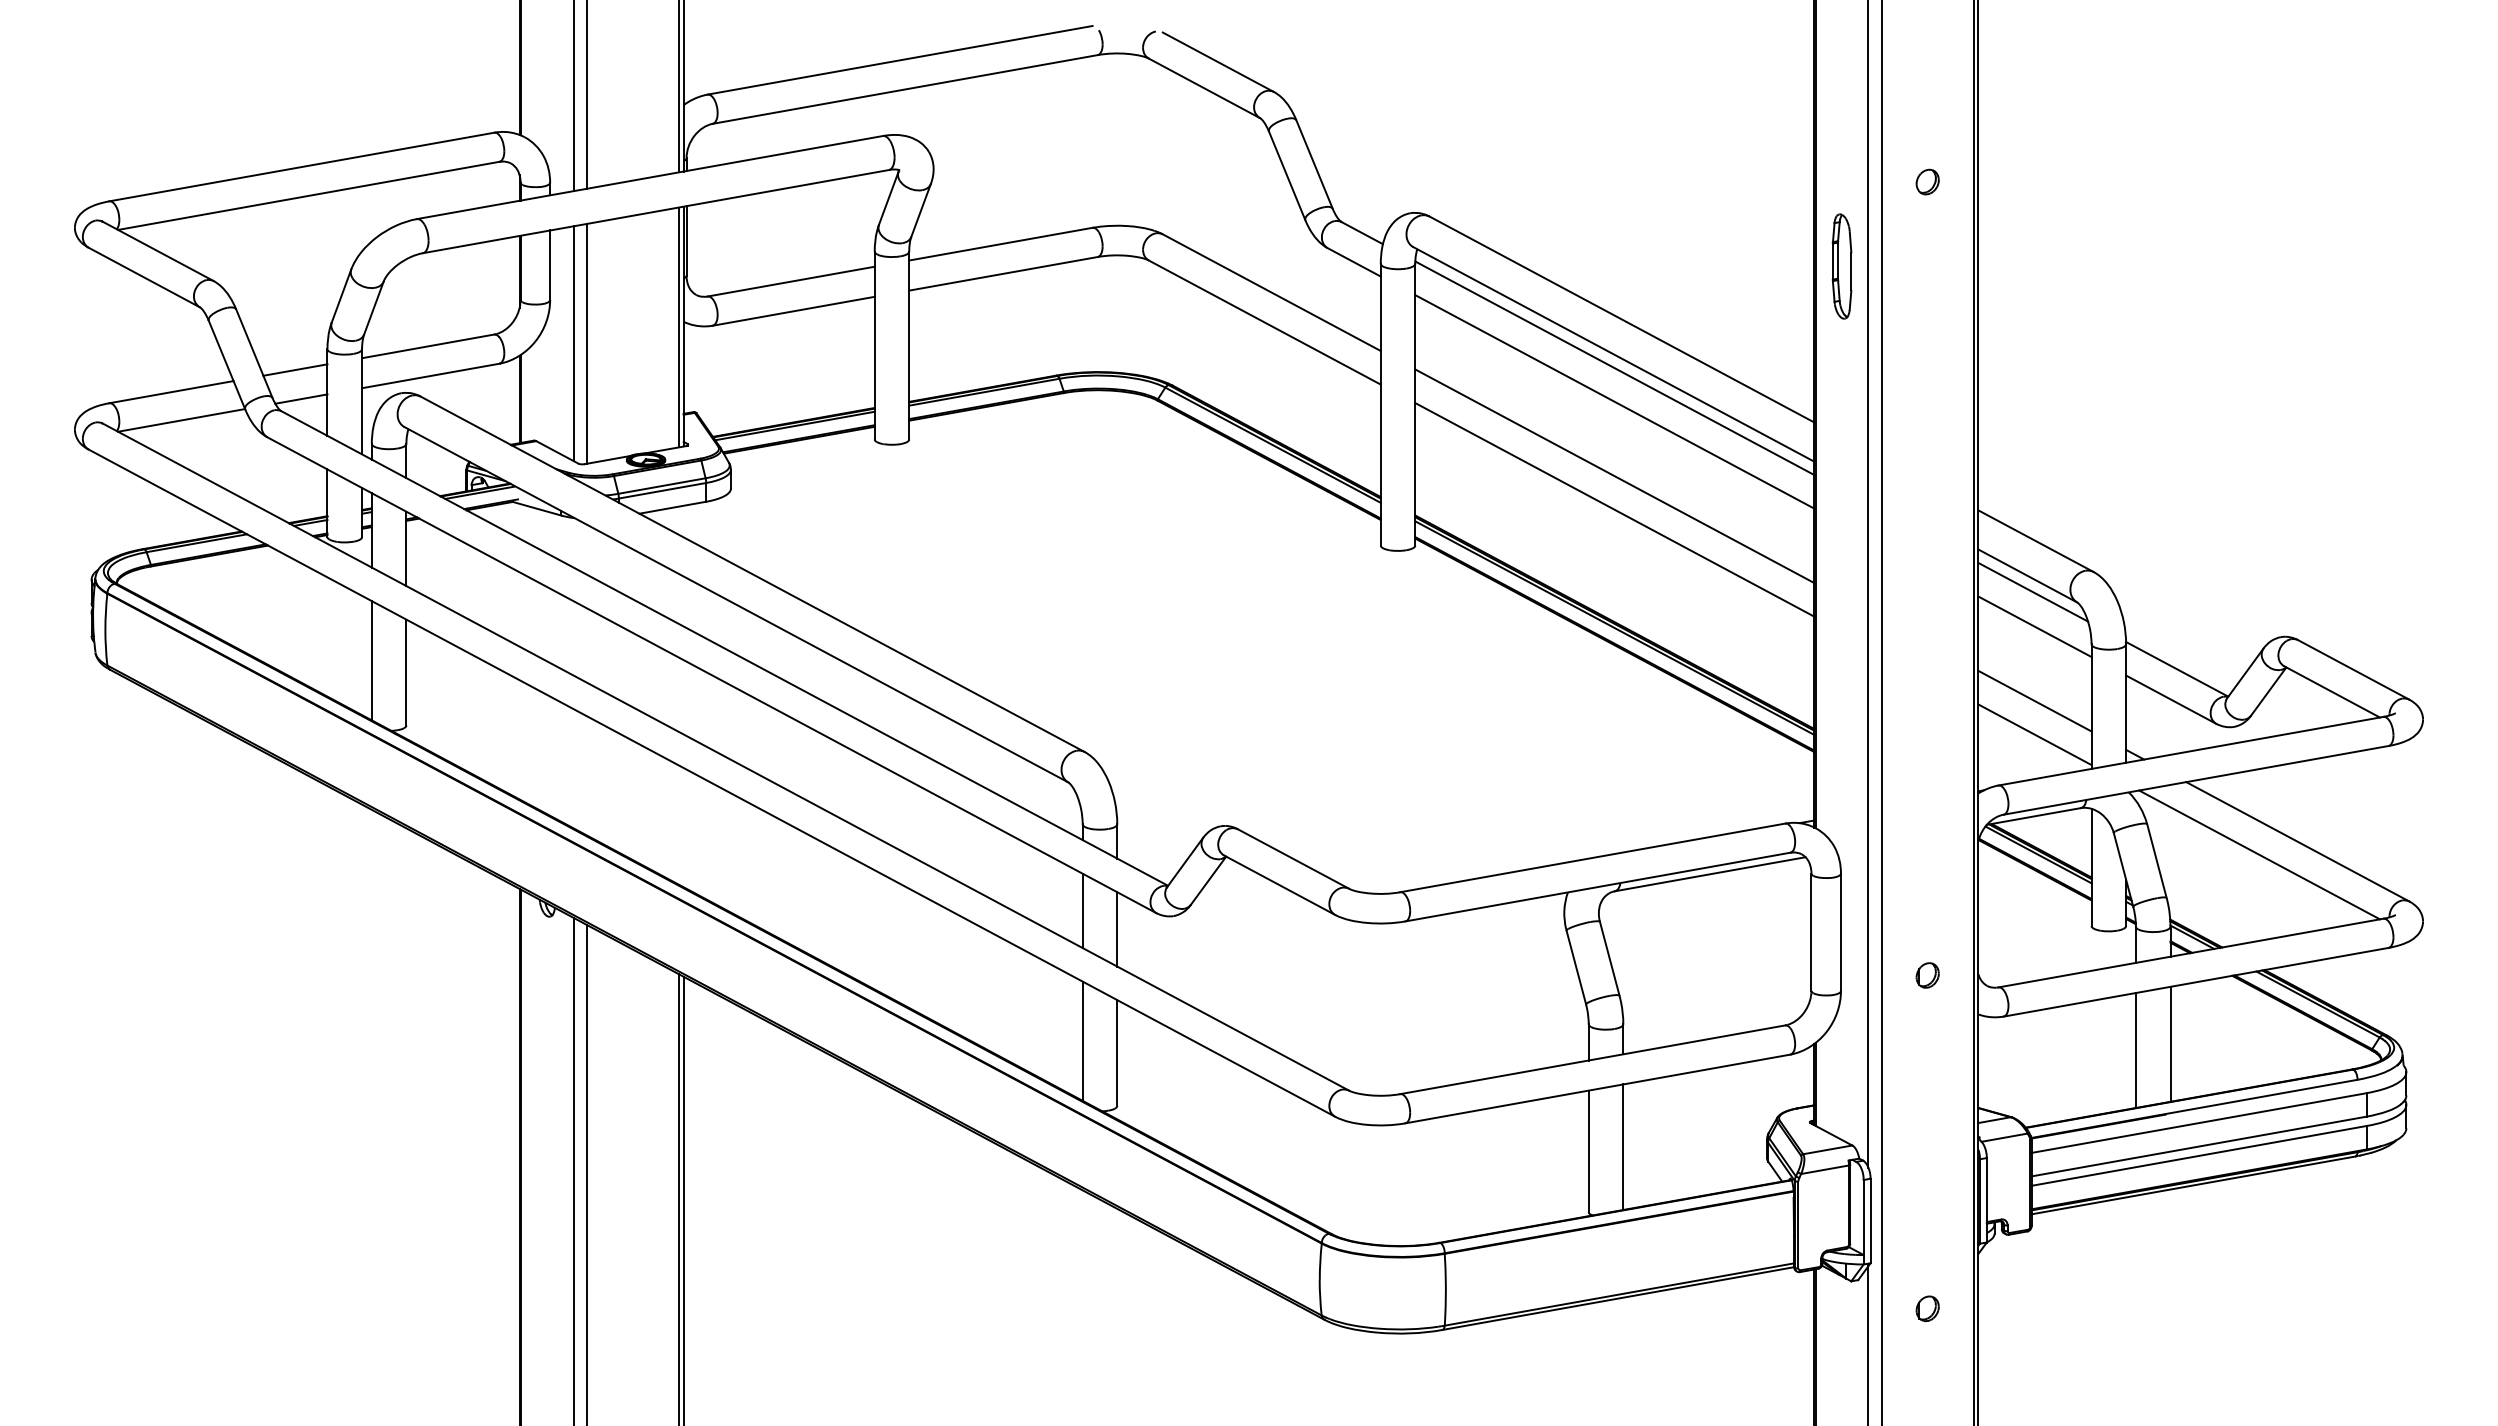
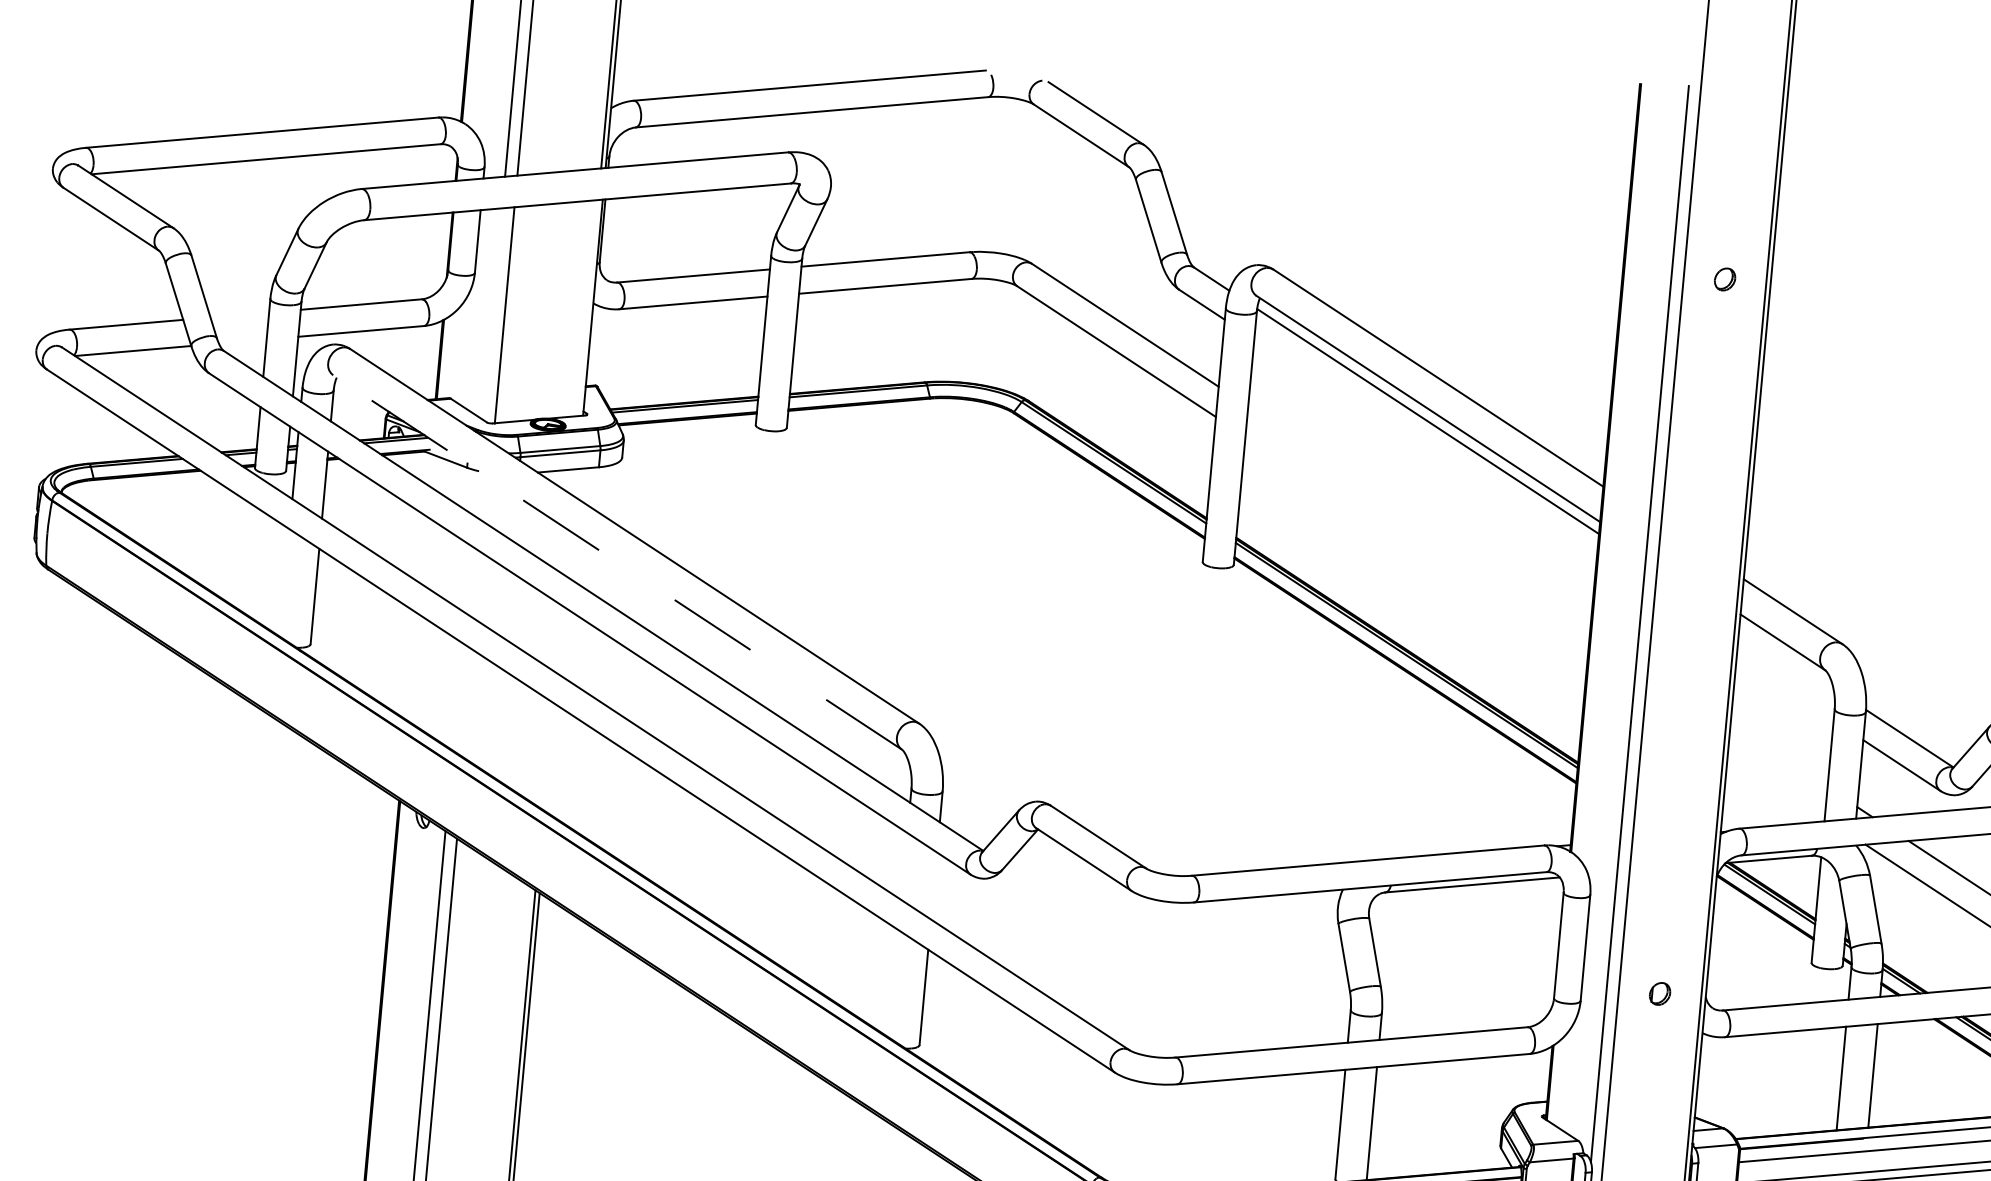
part: (1841, 266) -> (1640, 348), removed
line: (678, 327) -> (588, 308), removed
line: (573, 343) -> (492, 313), removed
line: (295, 369) -> (239, 314), removed
line: (301, 398) -> (242, 341), removed
line: (1614, 401) -> (1425, 451), removed
line: (1614, 476) -> (1418, 518), removed
line: (1614, 509) -> (1416, 548), removed
line: (2033, 591) -> (1786, 656), removed
line: (736, 604) -> (617, 562), solid -> dashed
line: (2034, 626) -> (1784, 688), removed
line: (371, 660) -> (284, 582), removed
line: (2034, 700) -> (1778, 755), removed
line: (2034, 734) -> (1775, 785), removed
line: (1082, 910) -> (904, 866), removed
line: (1117, 929) -> (934, 886), removed
line: (1082, 1040) -> (893, 983), removed

